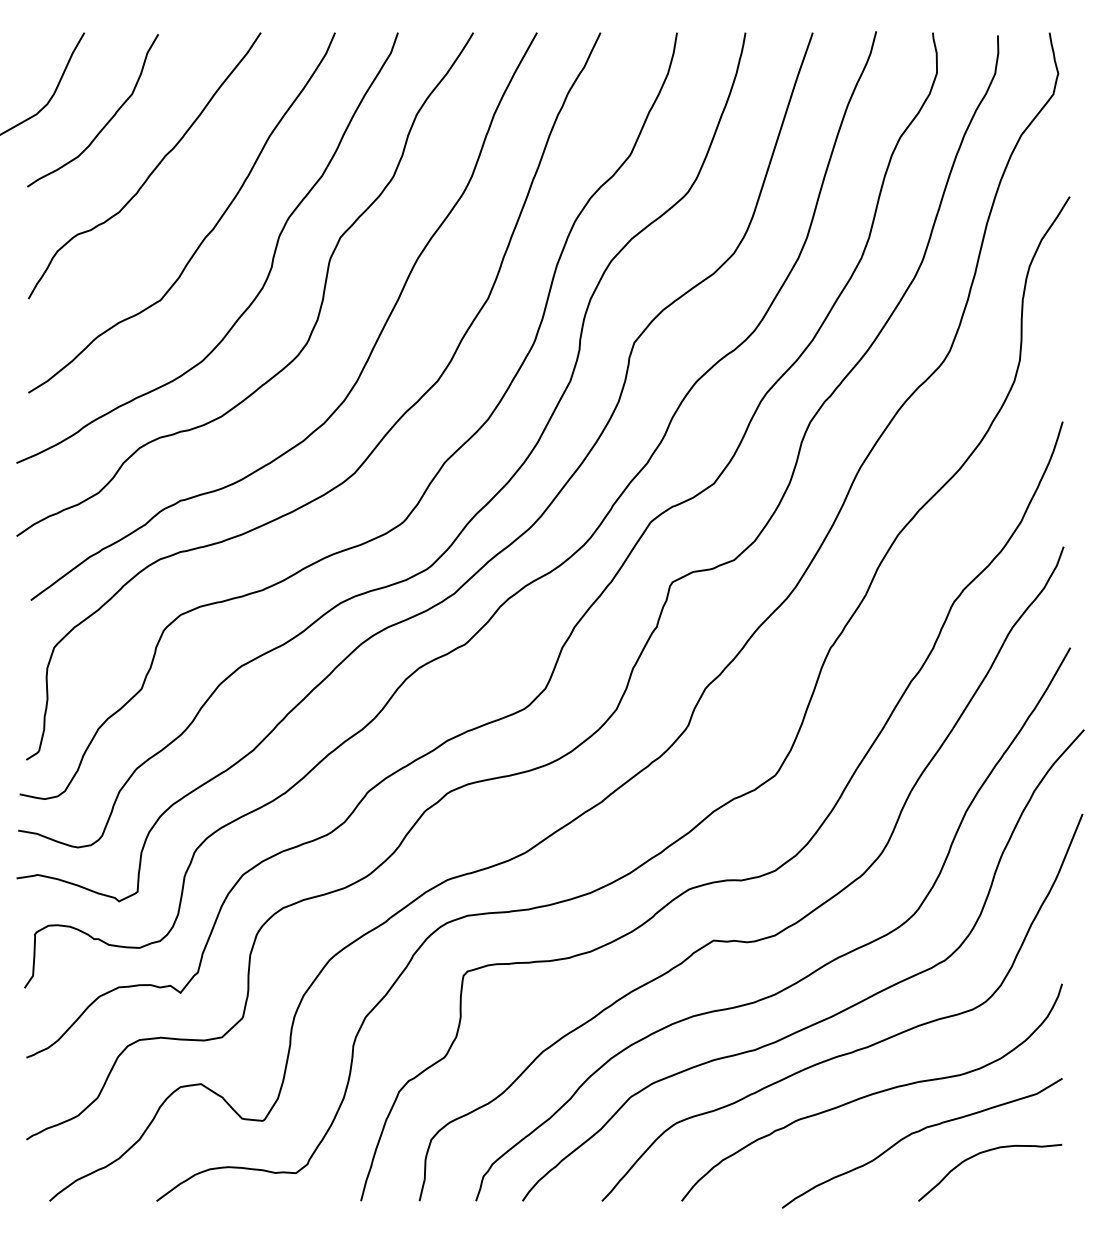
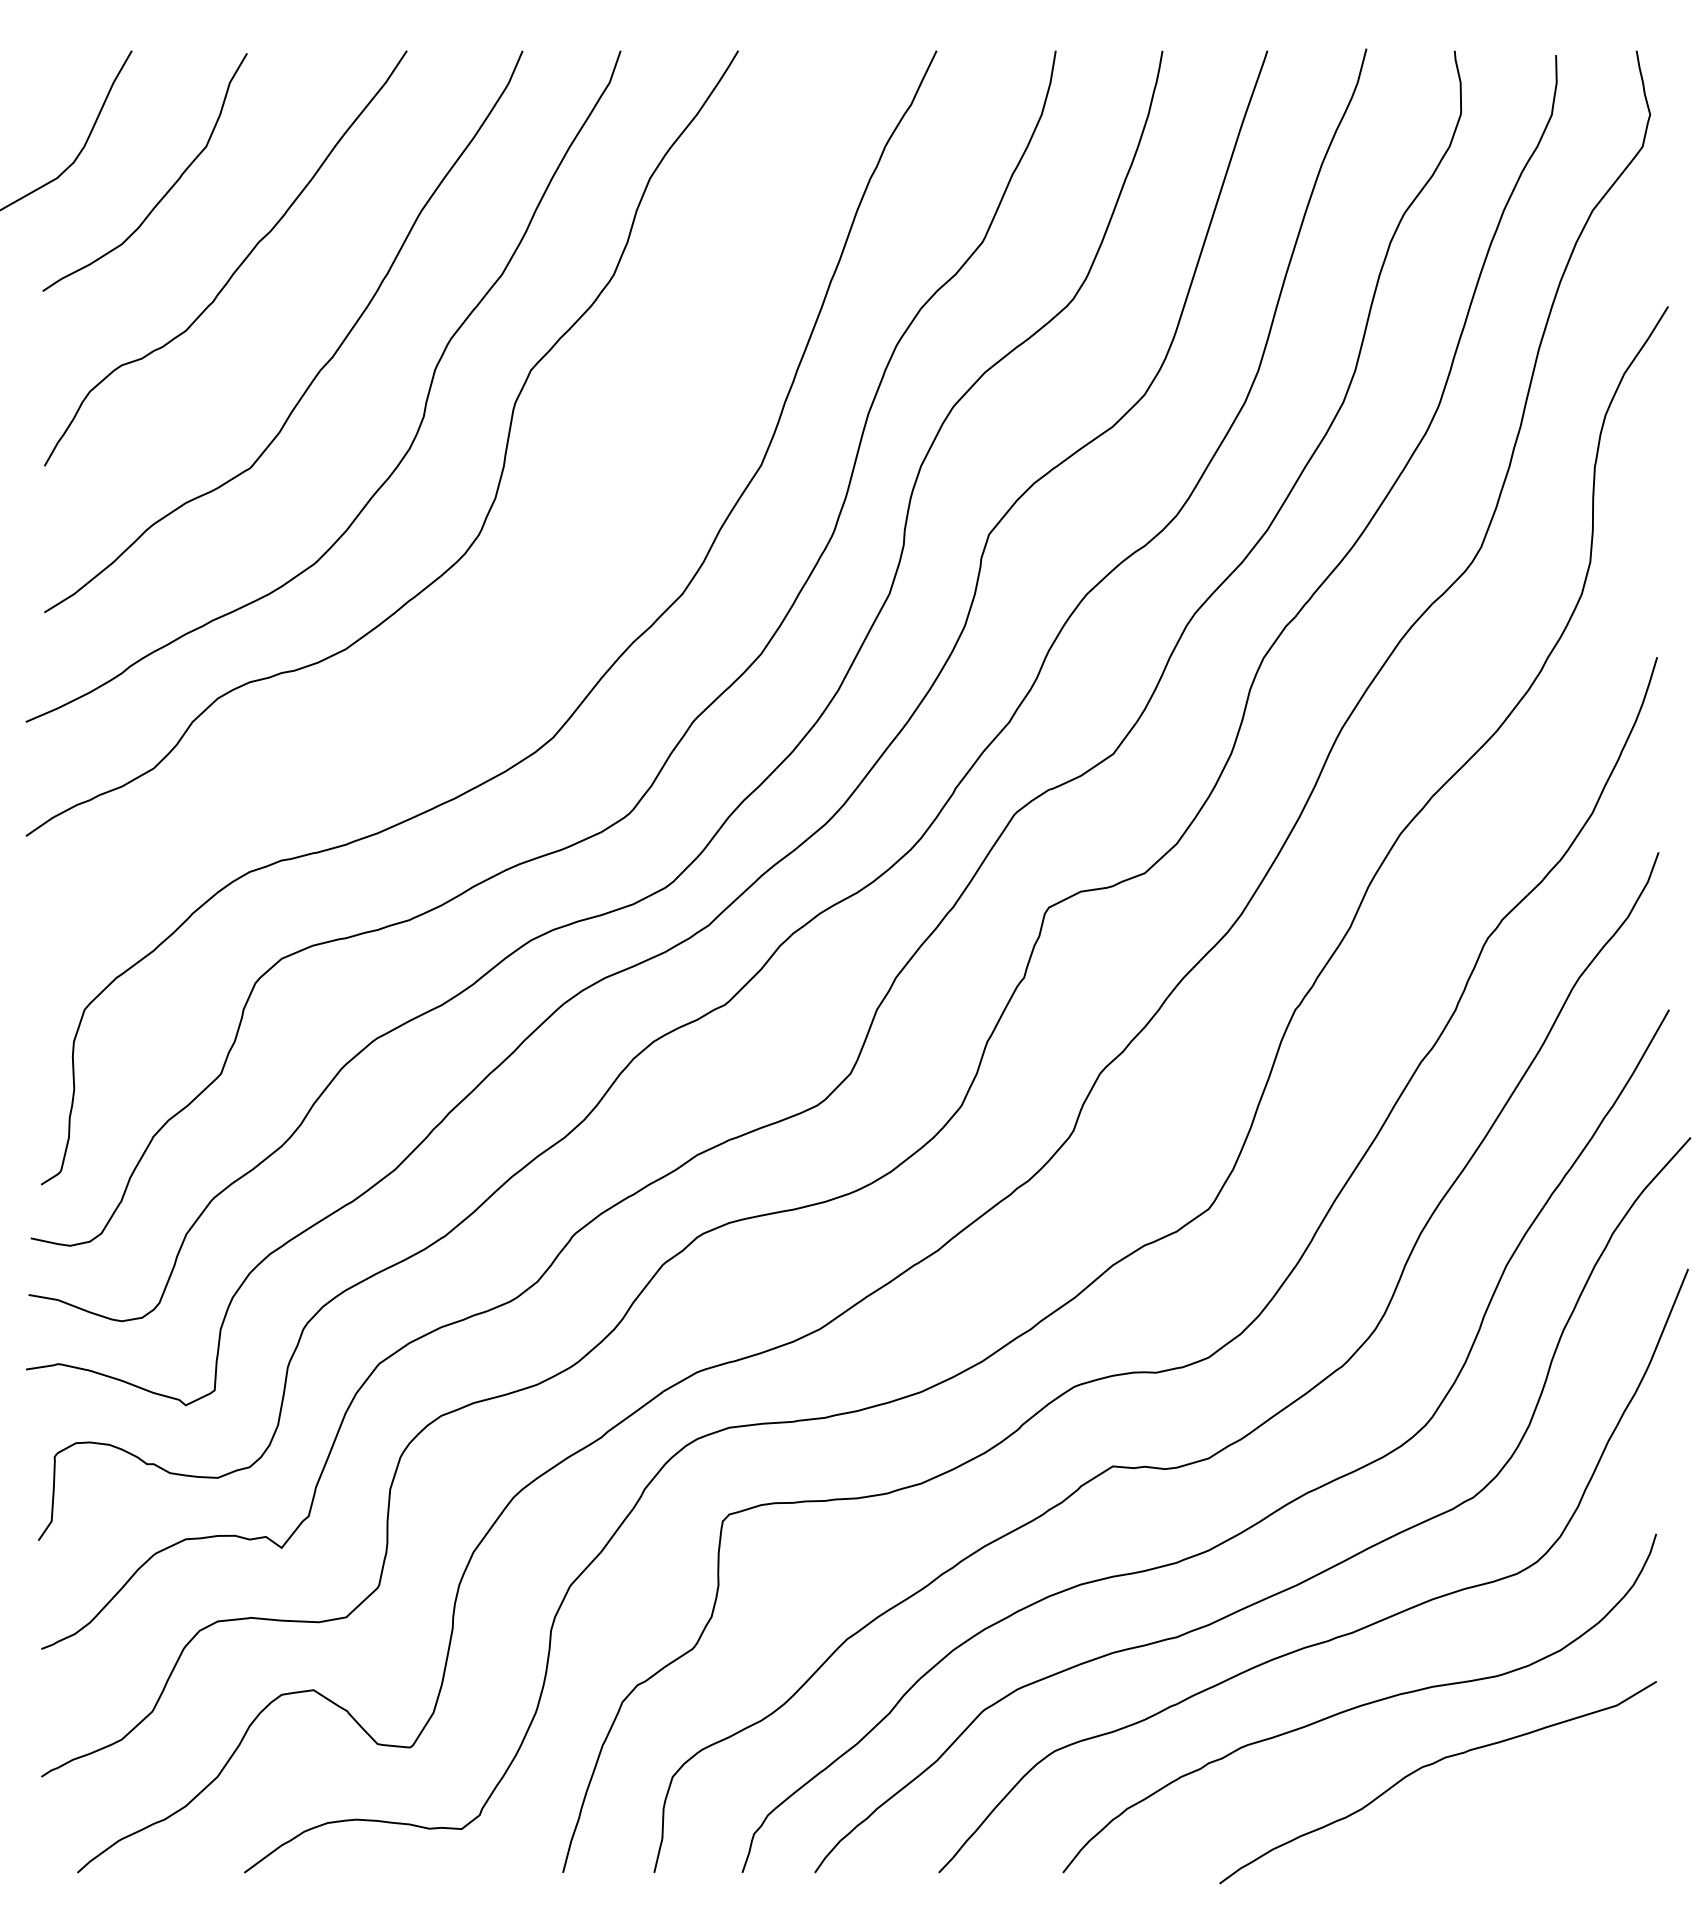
curve: (369, 353) -> (576, 551), removed
curve: (986, 1152) -> (1538, 1796), removed

